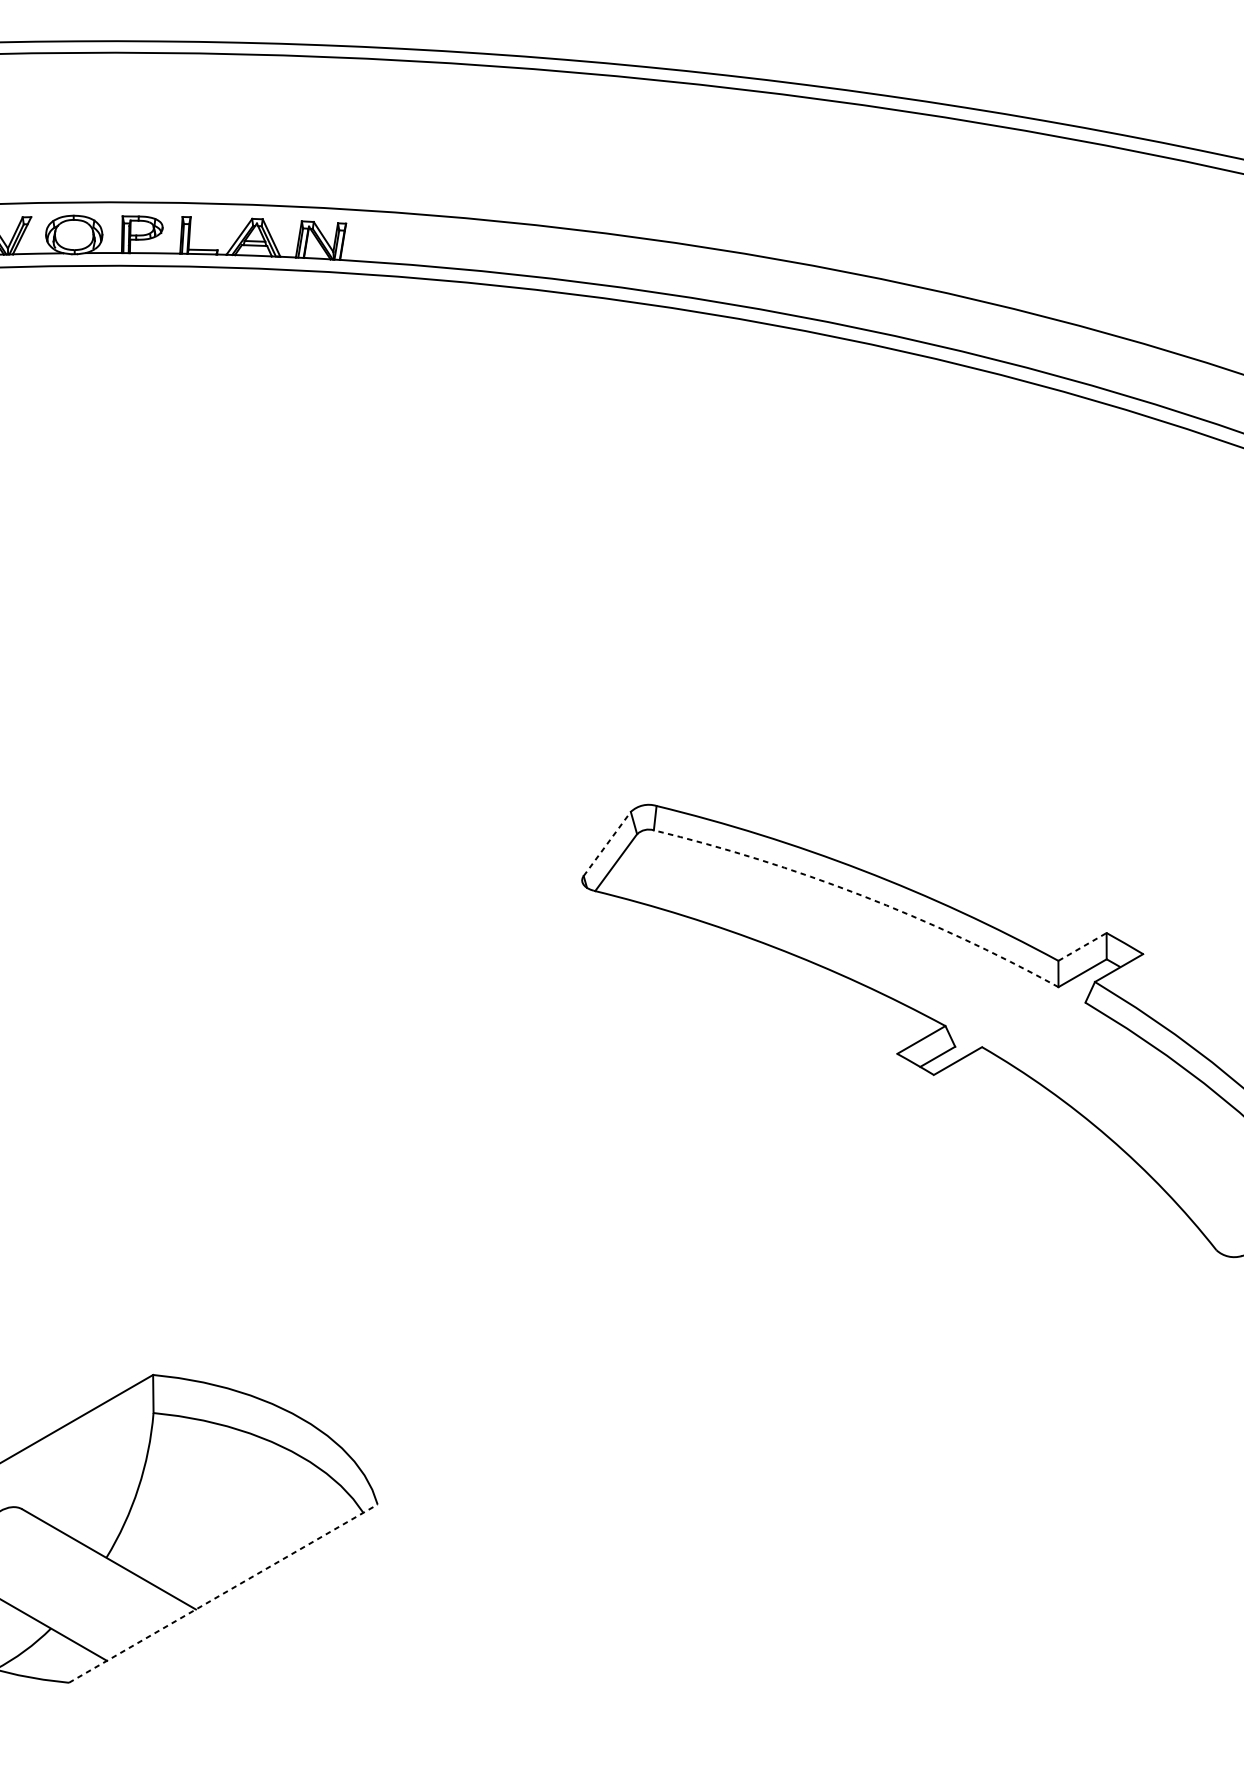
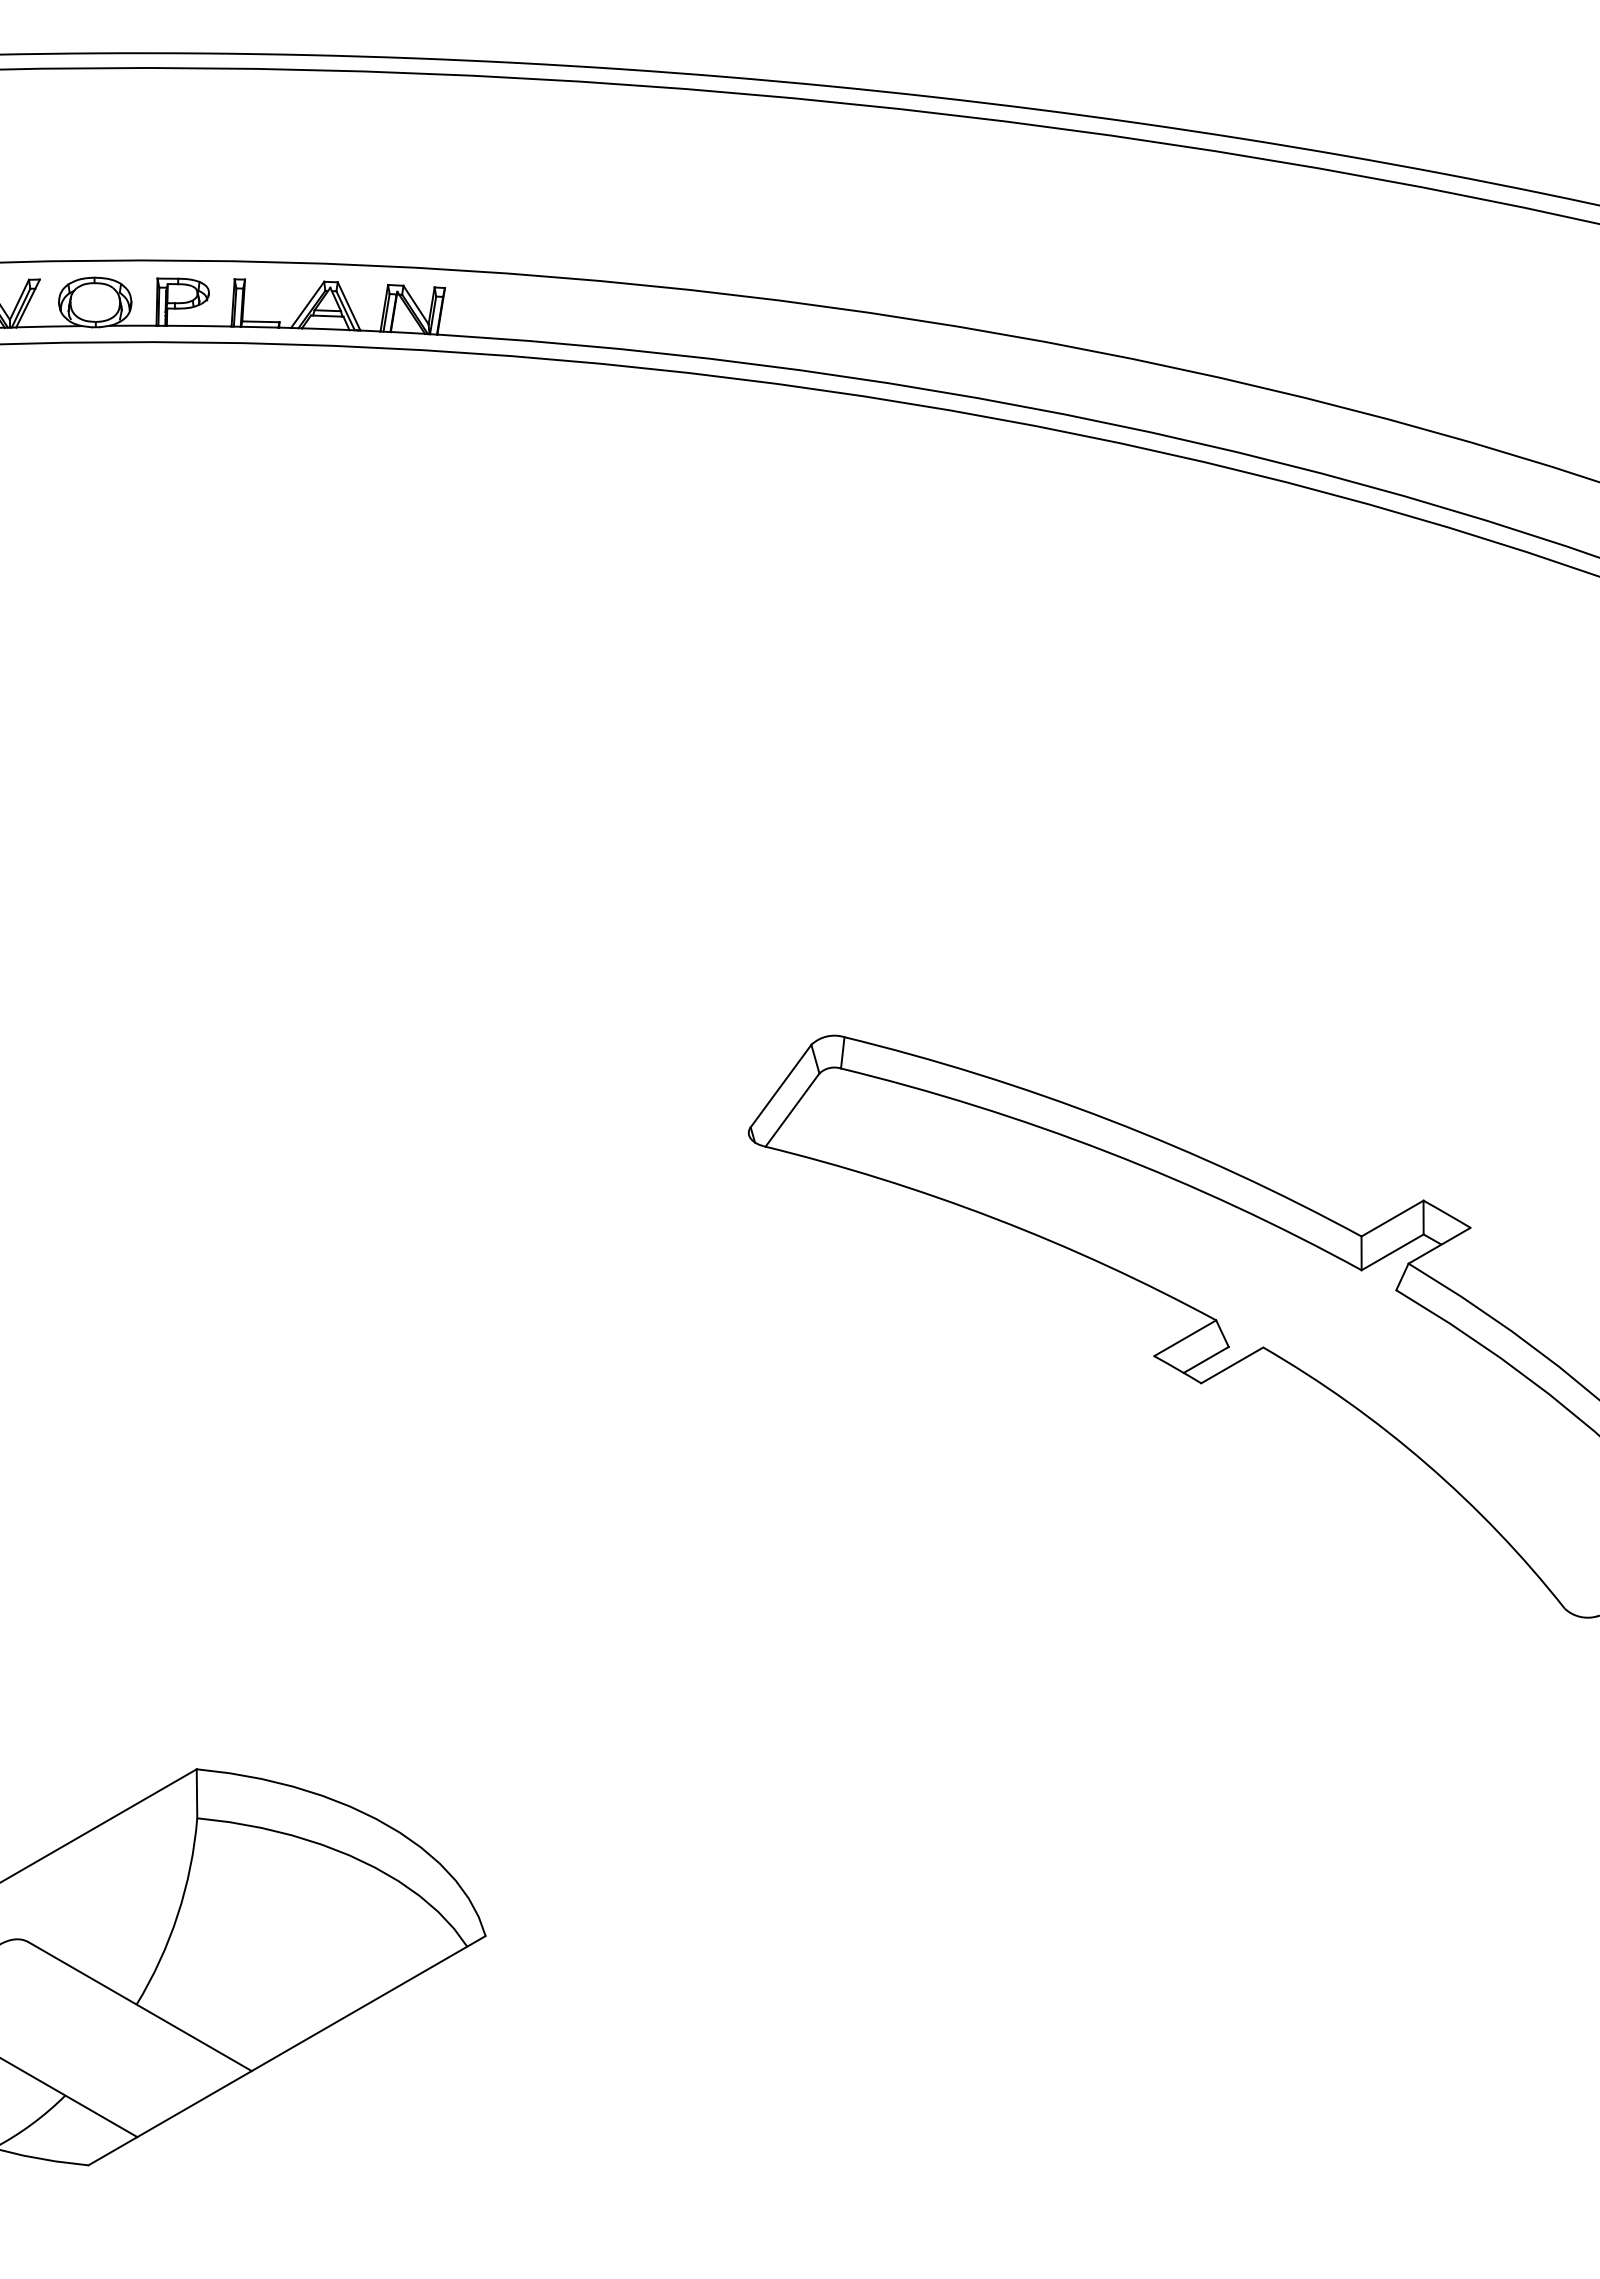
line: (607, 843) -> (781, 1085), dashed -> solid
arc: (860, 895) -> (1107, 1152), dashed -> solid
line: (1082, 946) -> (1392, 1218), dashed -> solid
line: (223, 1593) -> (287, 2050), dashed -> solid

